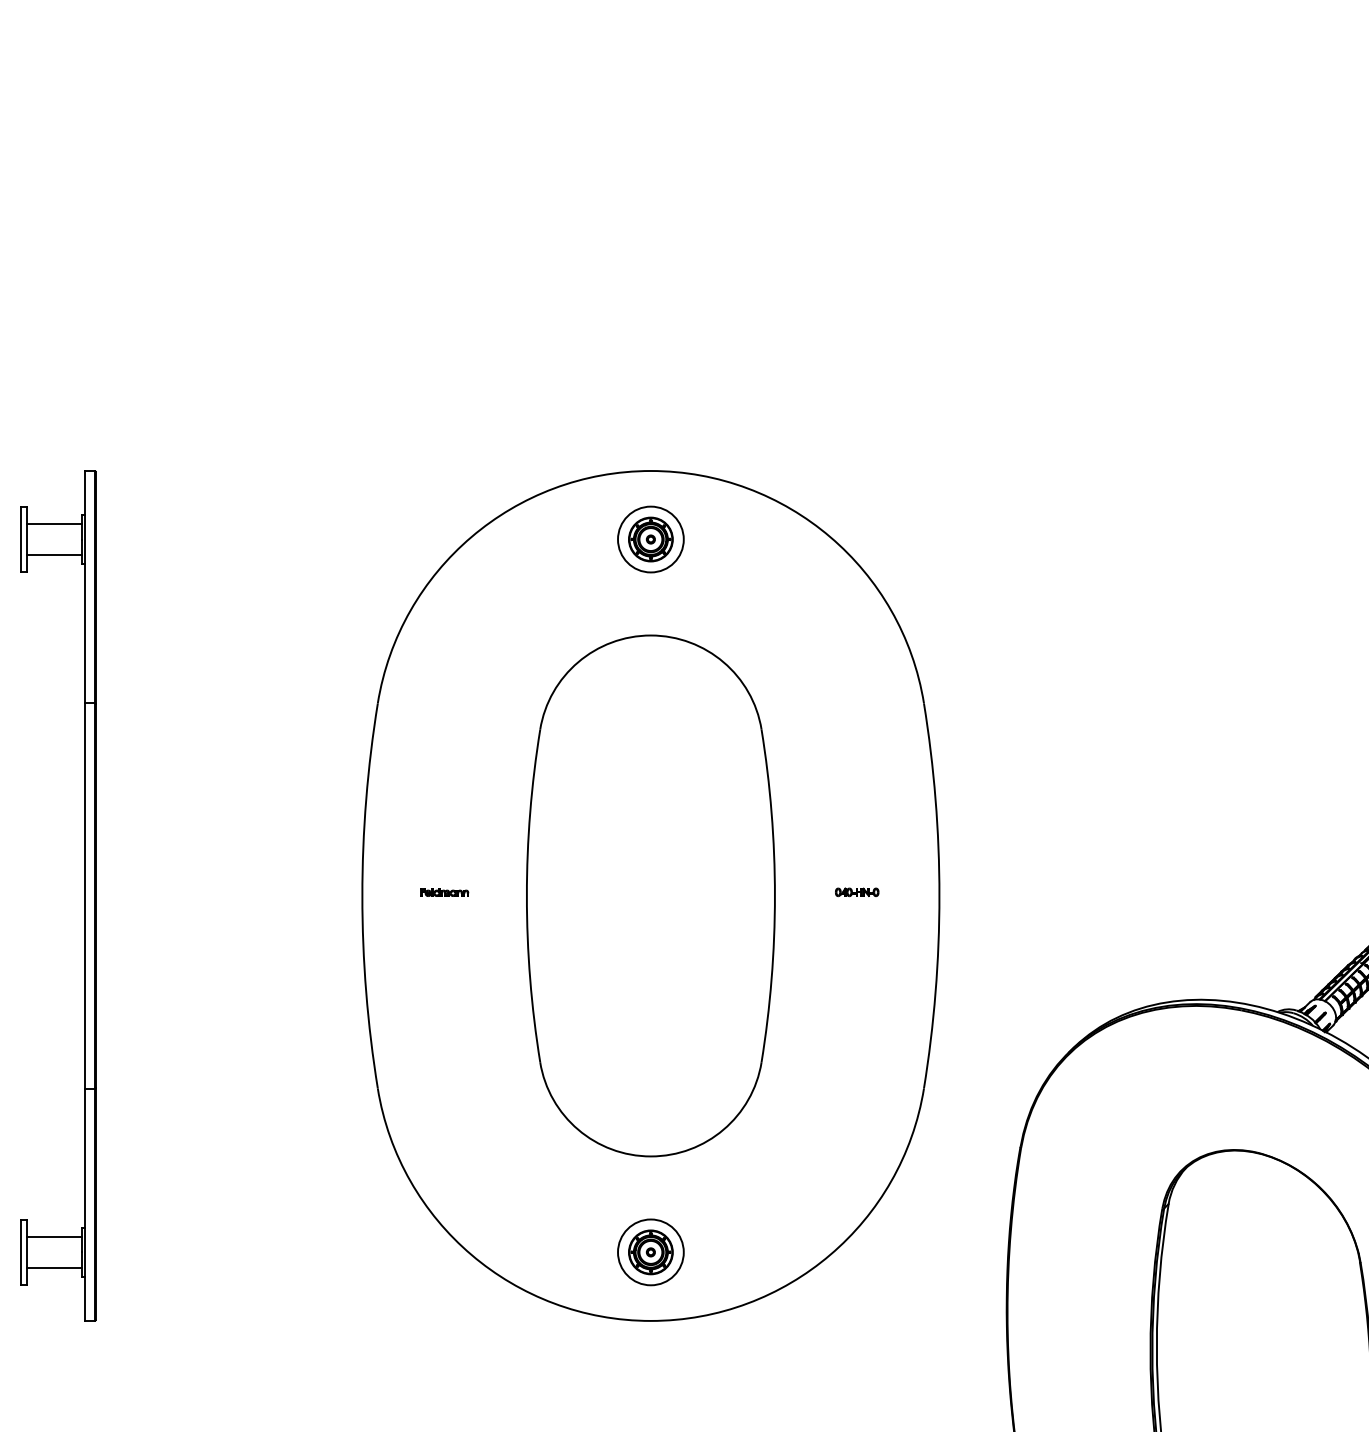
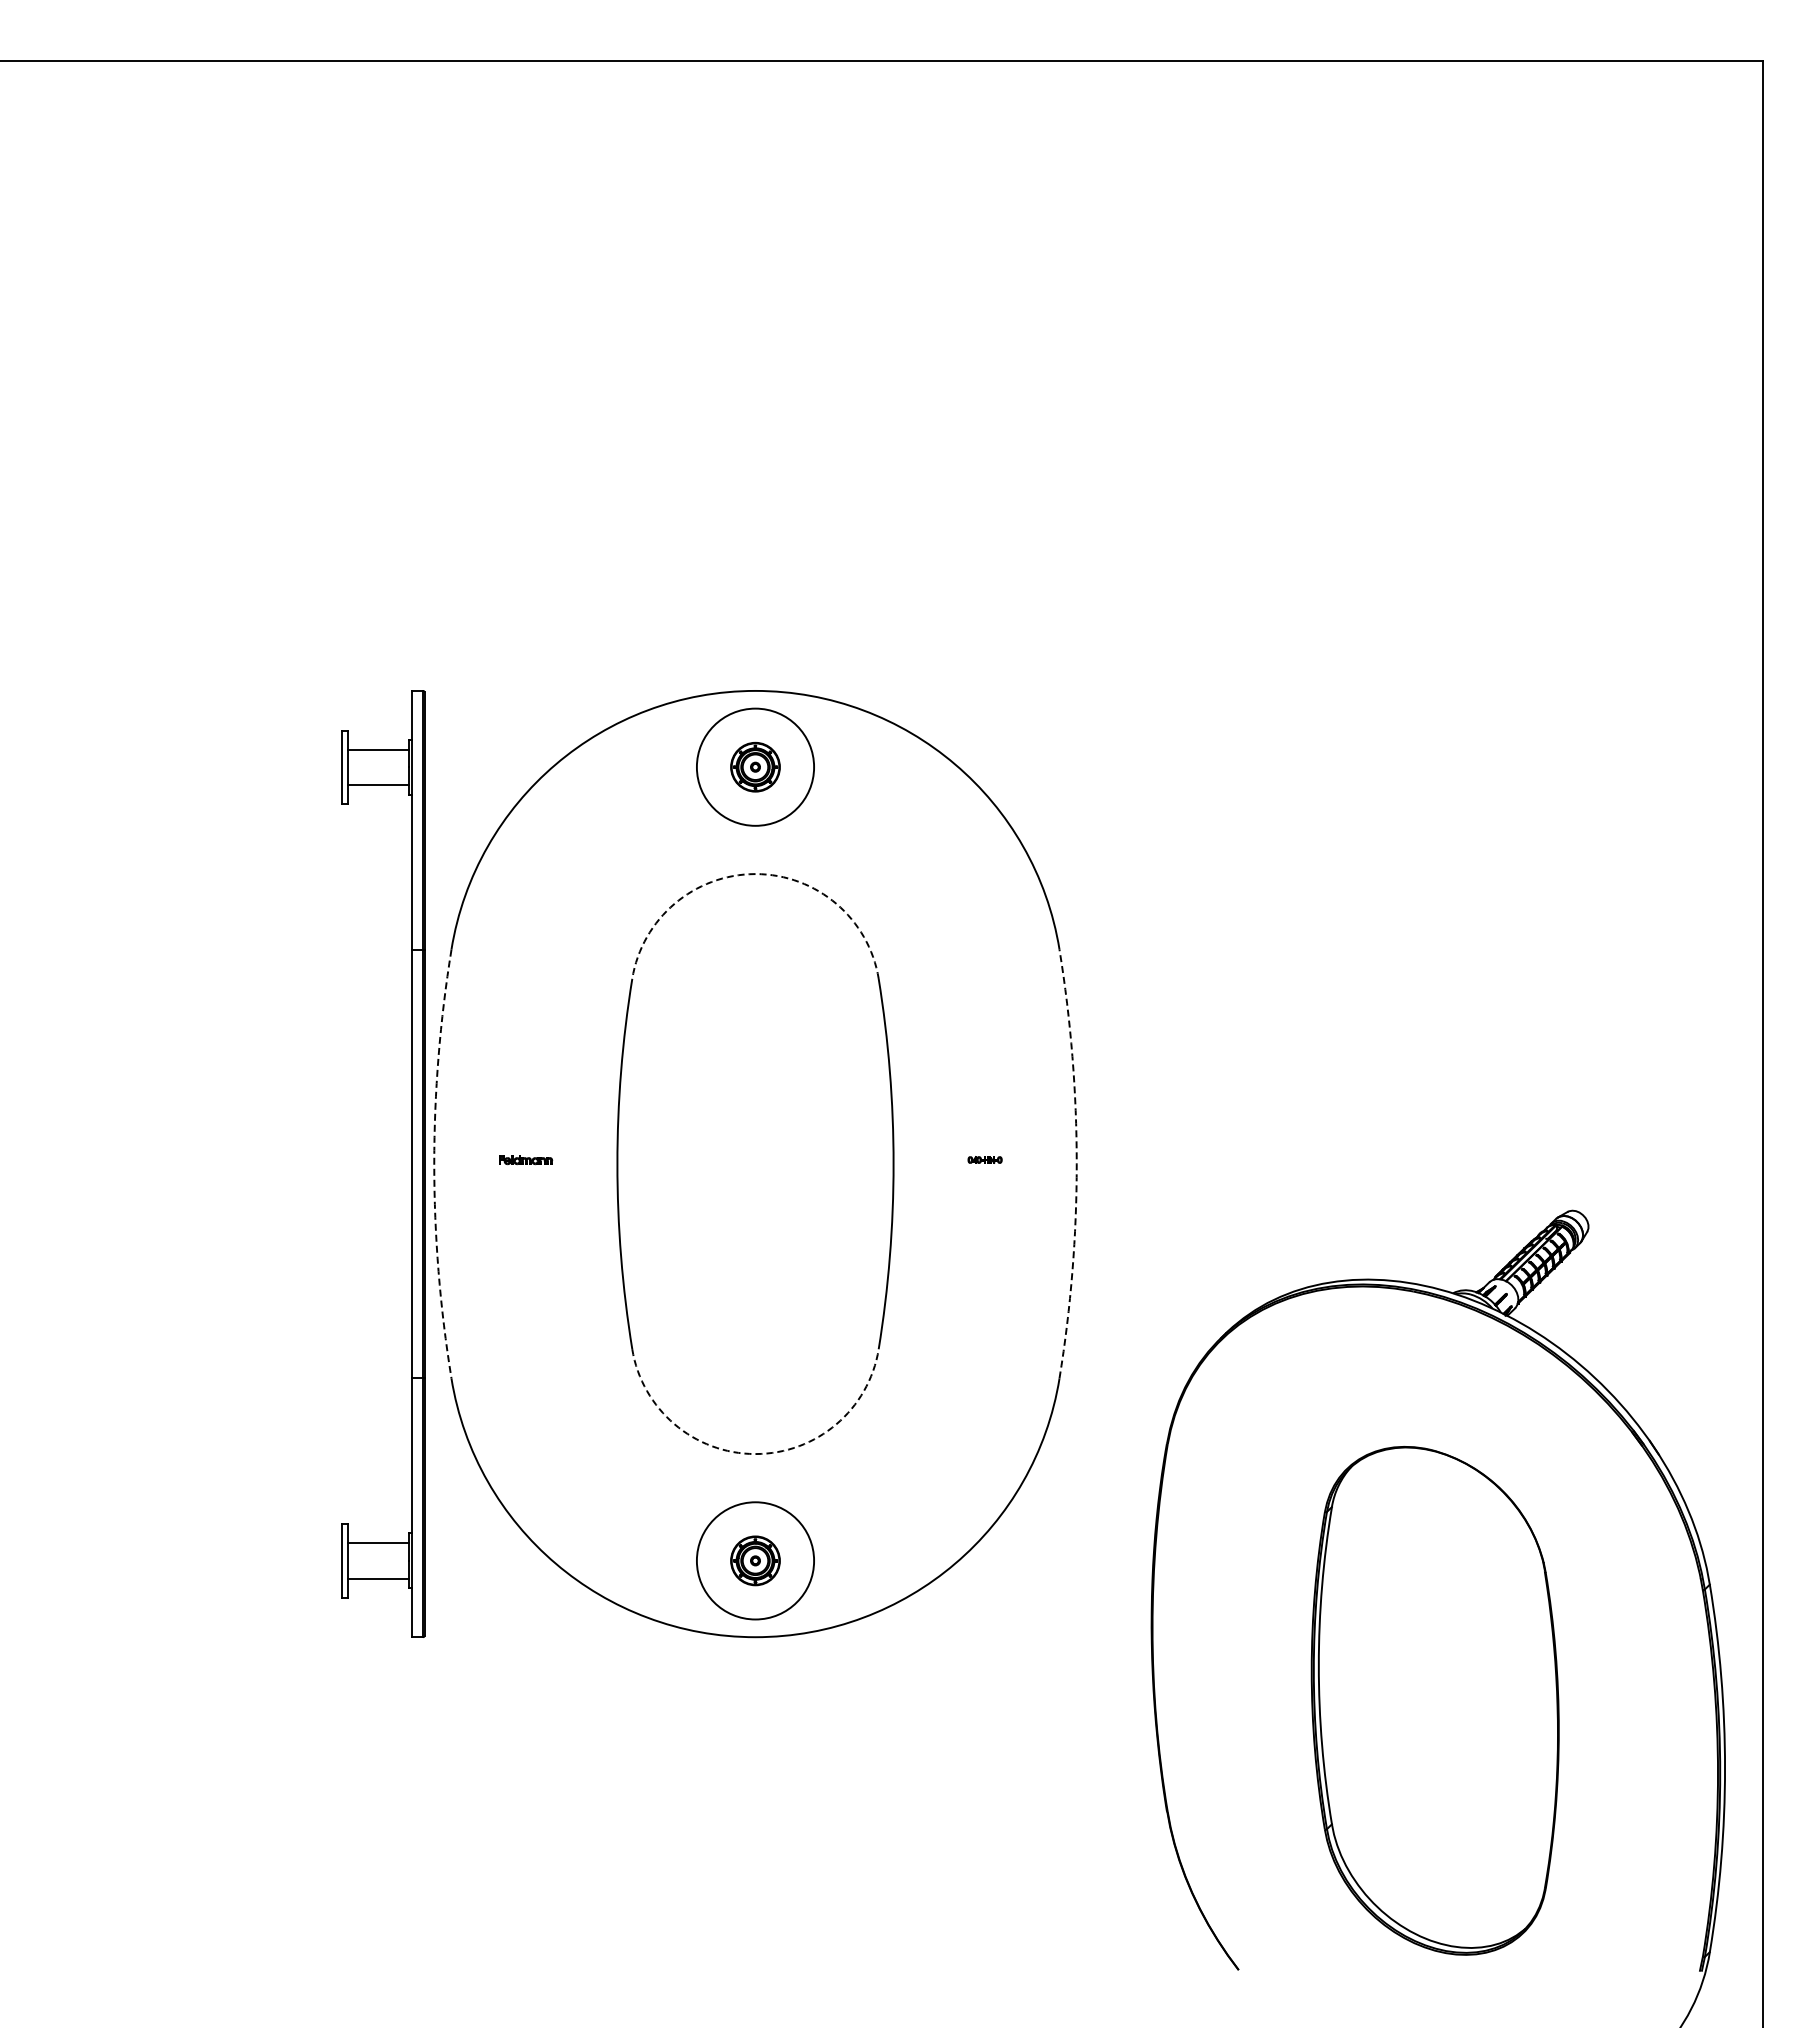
circle: (650, 538) -> (755, 766), size x1.6
arc: (650, 635) -> (755, 874), solid -> dashed
part: (856, 891) -> (984, 1159), size x0.7
part: (84, 895) -> (411, 1163), moved
arc: (362, 896) -> (434, 1164), solid -> dashed
arc: (939, 896) -> (1076, 1164), solid -> dashed
arc: (650, 1156) -> (755, 1454), solid -> dashed
circle: (650, 1252) -> (755, 1560), size x1.6

